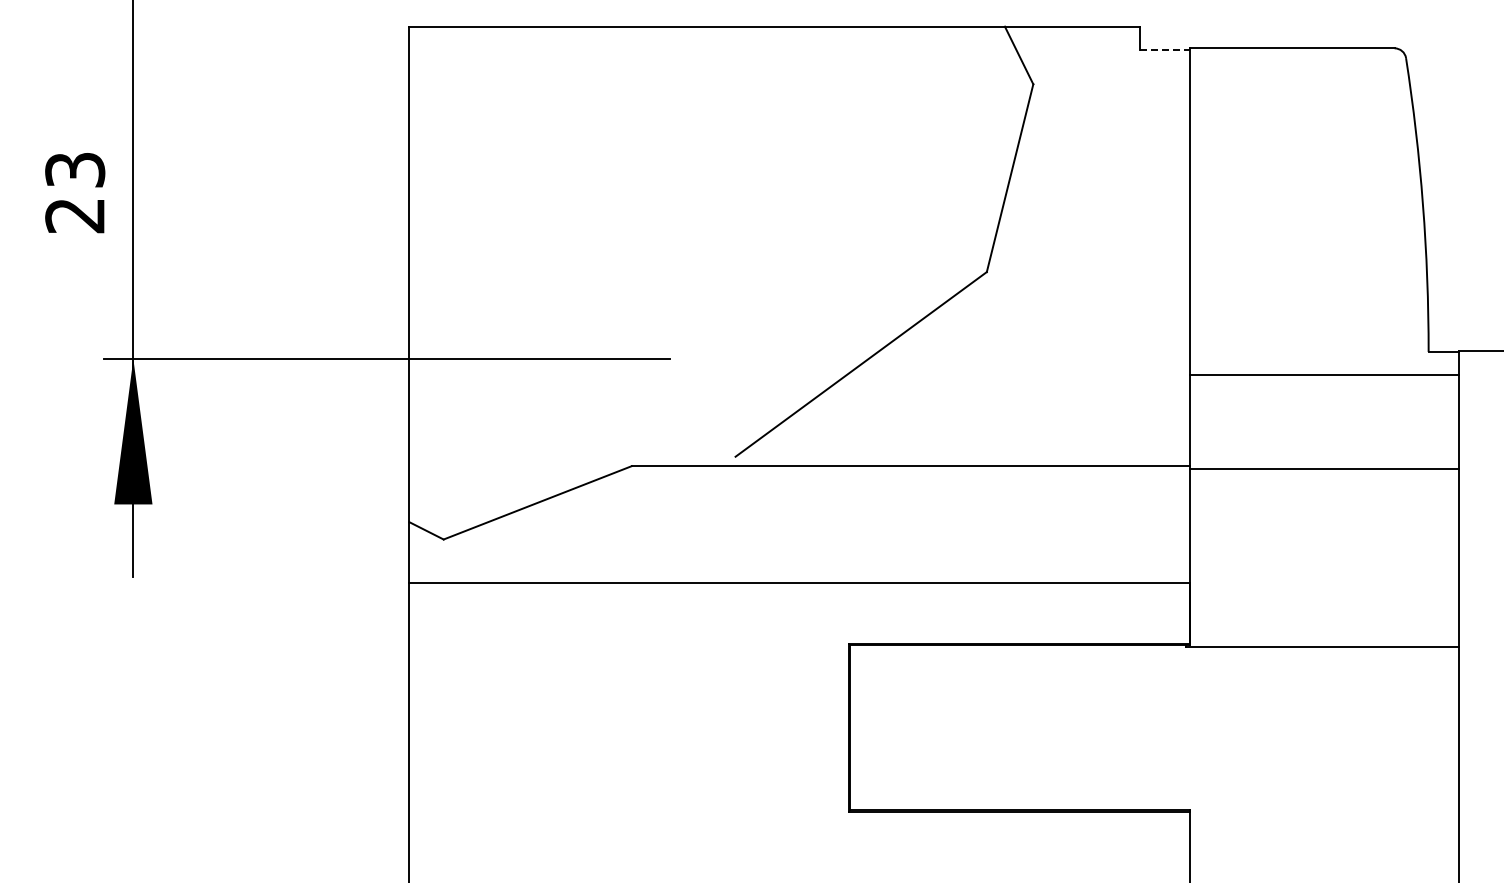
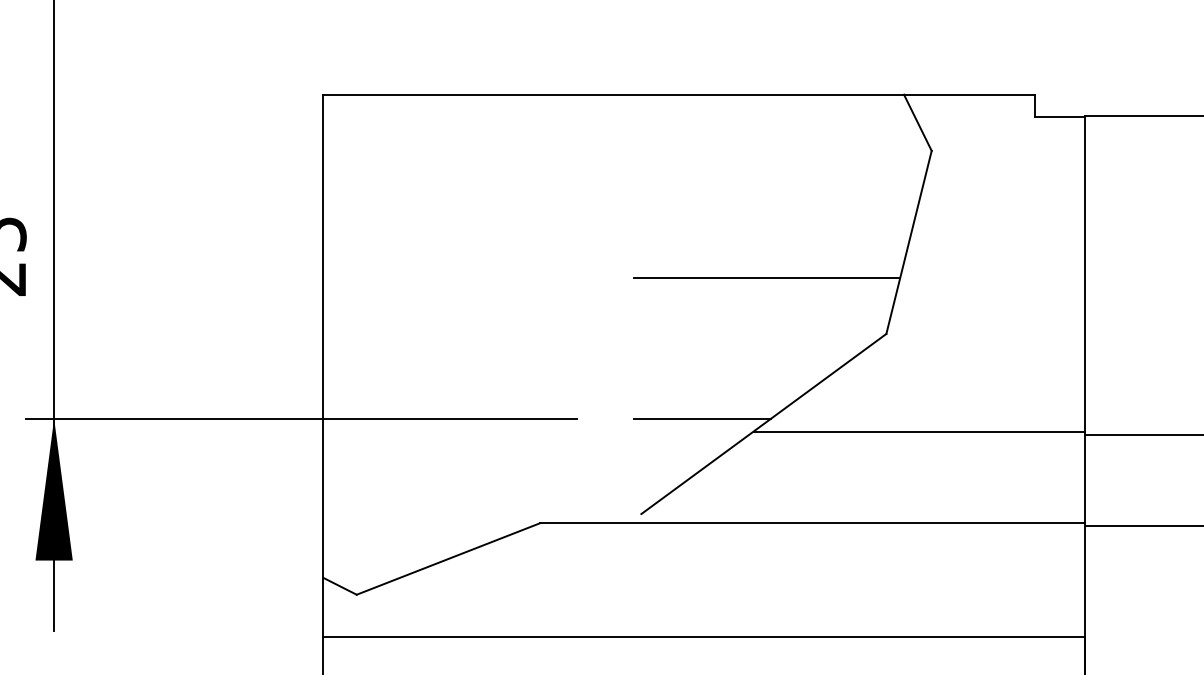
line: (1165, 49) -> (1060, 116), dashed -> solid
line: (864, 214) -> (767, 277), added
line: (797, 359) -> (701, 419), added
line: (1020, 372) -> (919, 431), added

